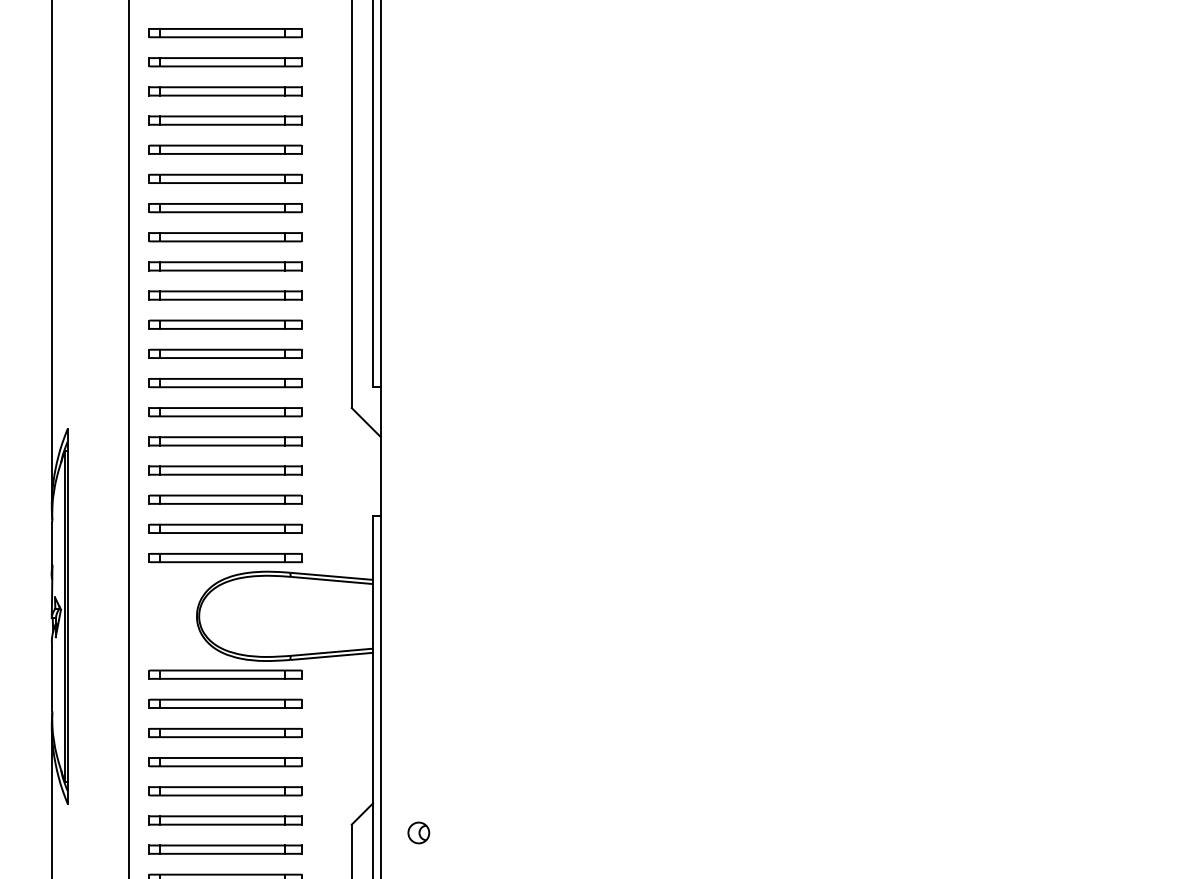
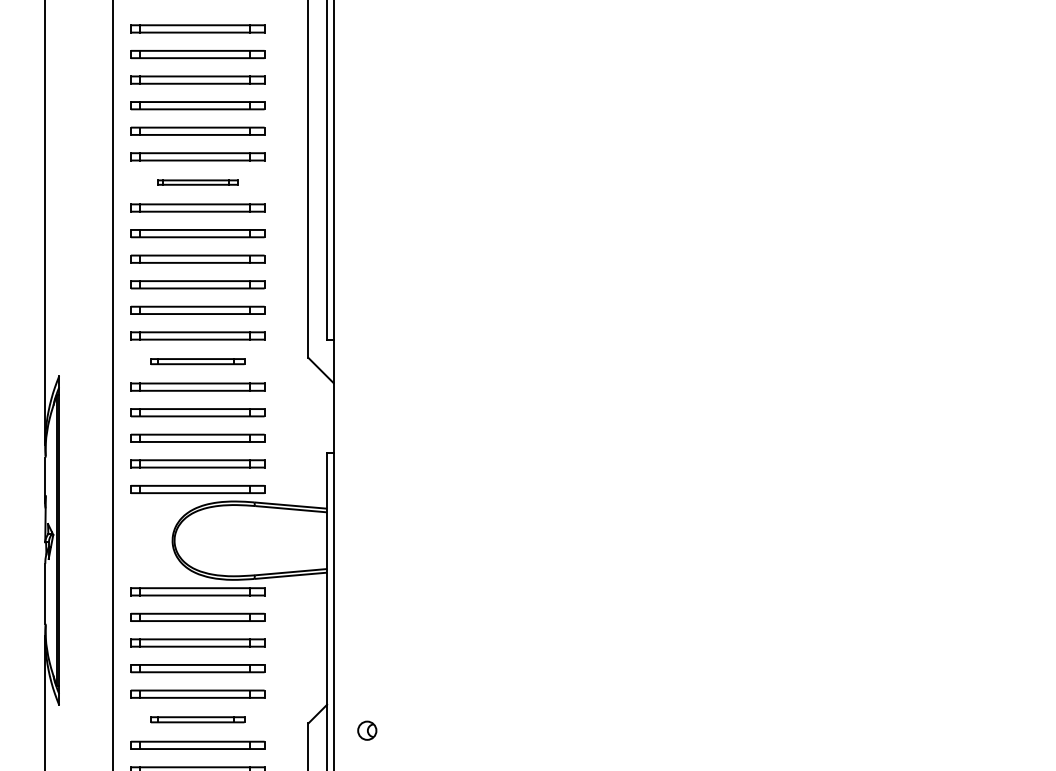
part: (225, 208) -> (197, 182), size x0.6
part: (225, 412) -> (197, 361), size x0.7
part: (225, 820) -> (197, 719), size x0.7

